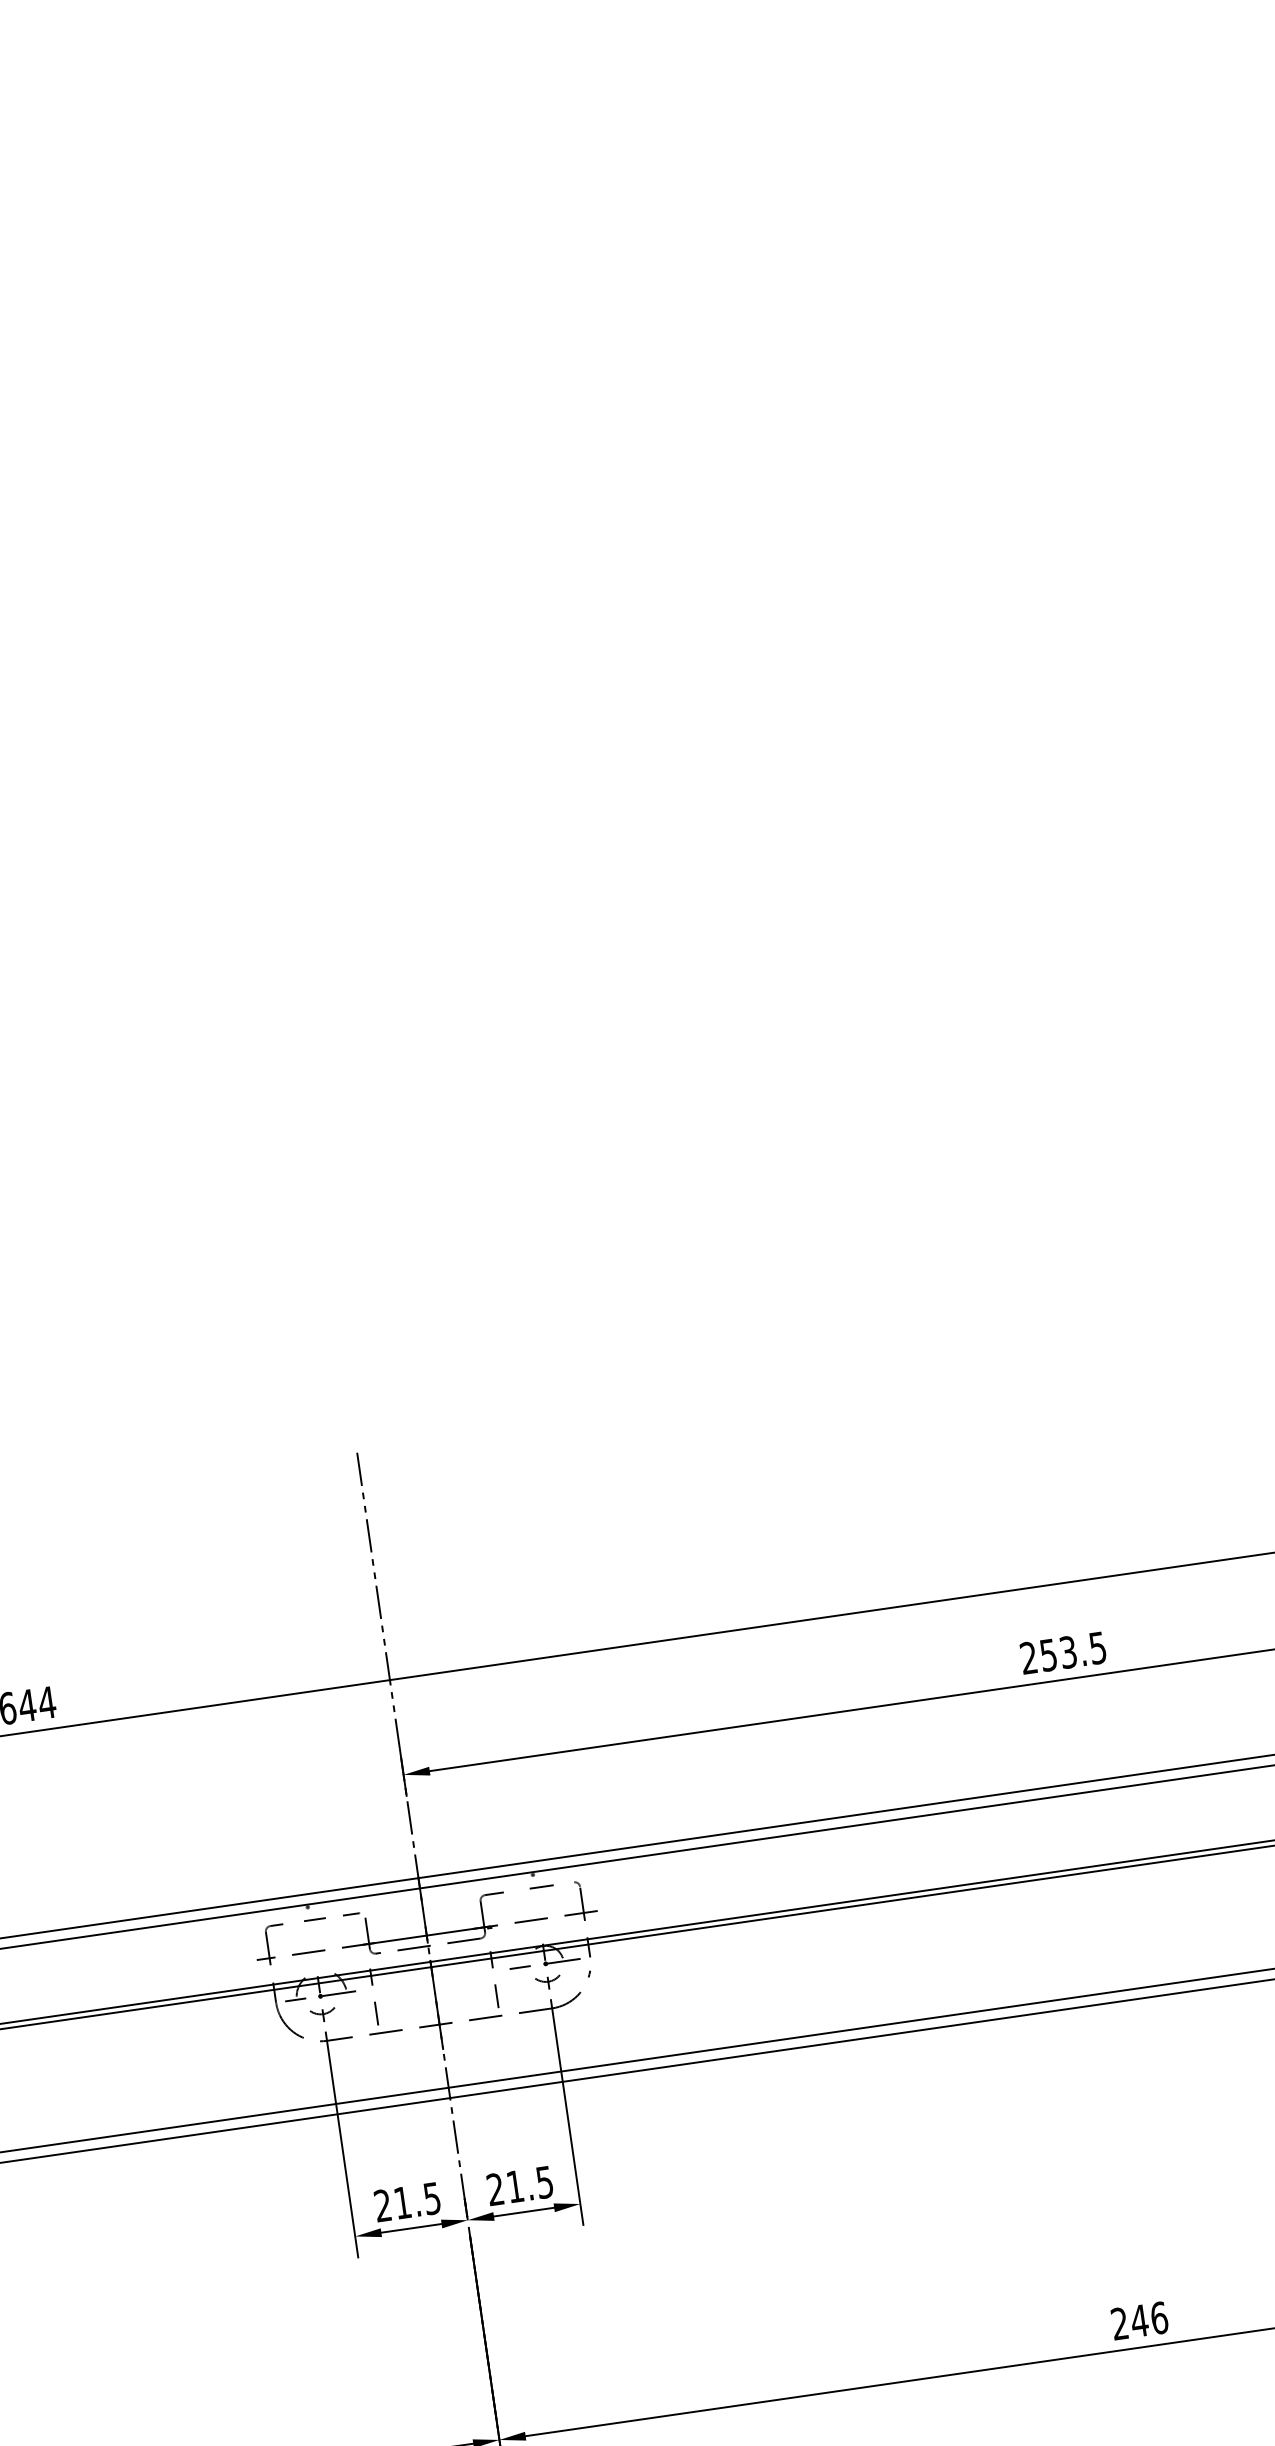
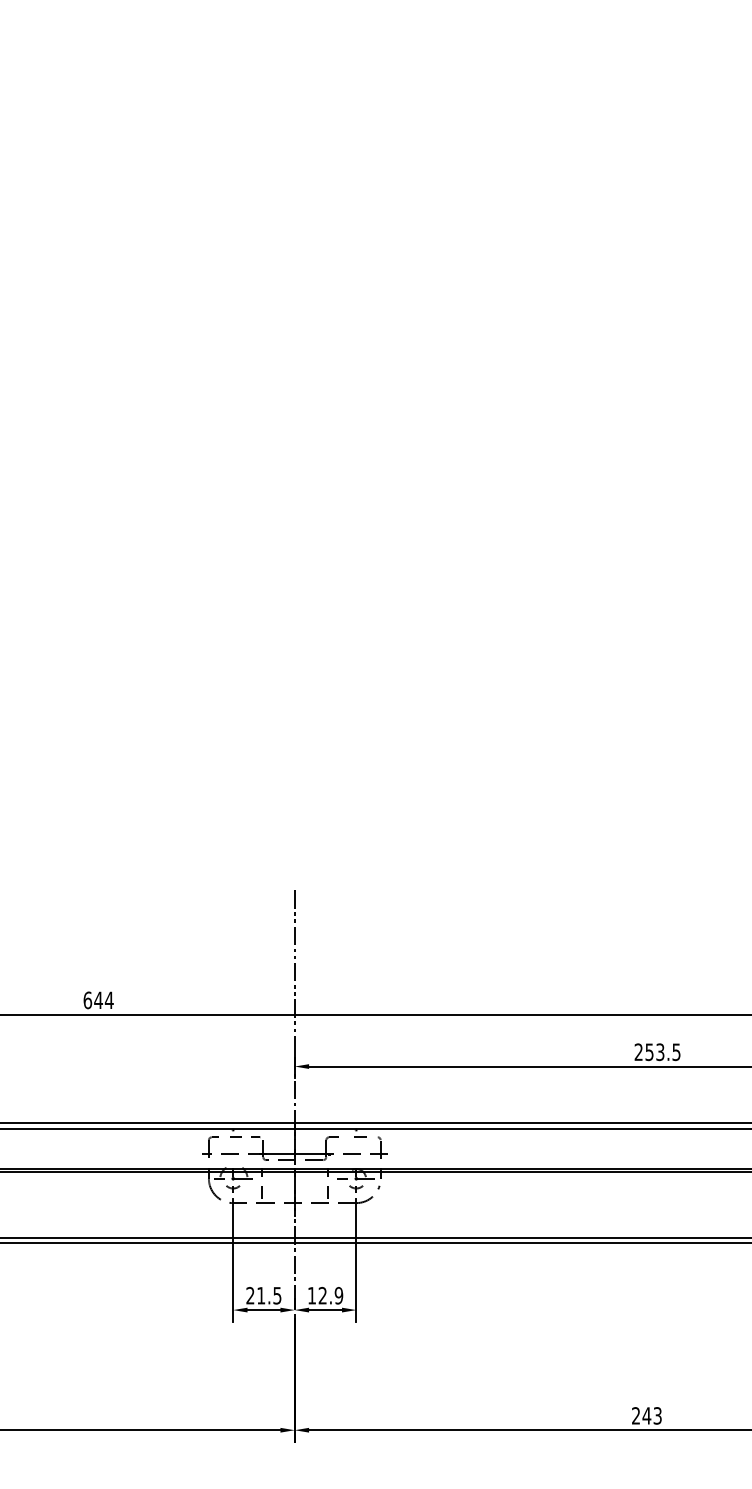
text: (520, 2185) -> (325, 1295), 21.5 -> 12.9
text: (1158, 2317) -> (657, 1415), 246 -> 243

